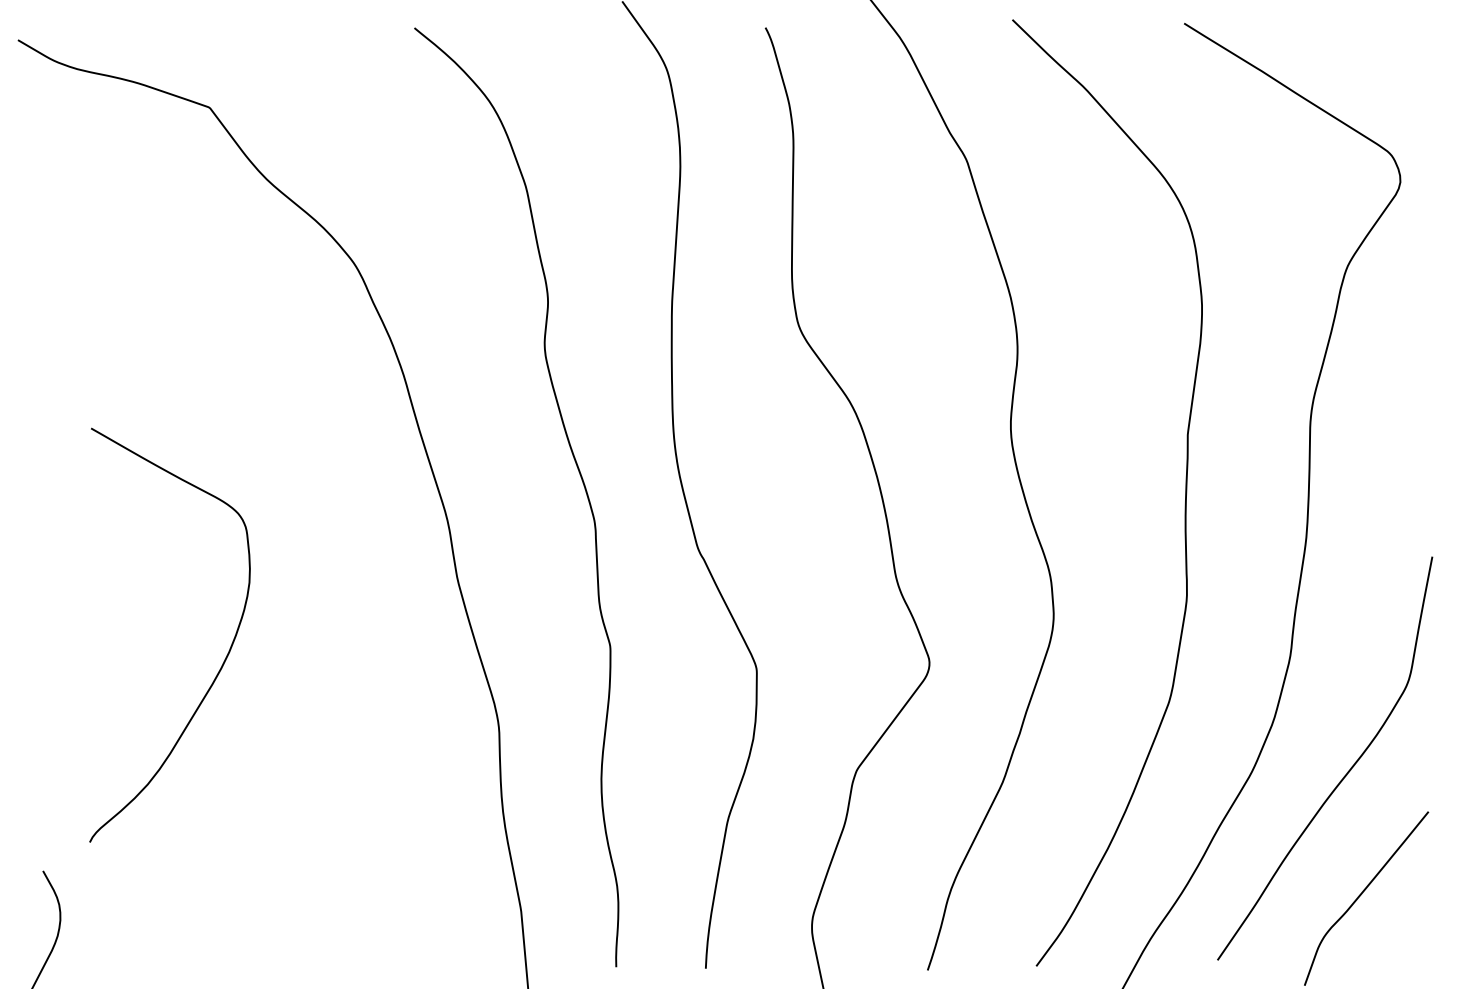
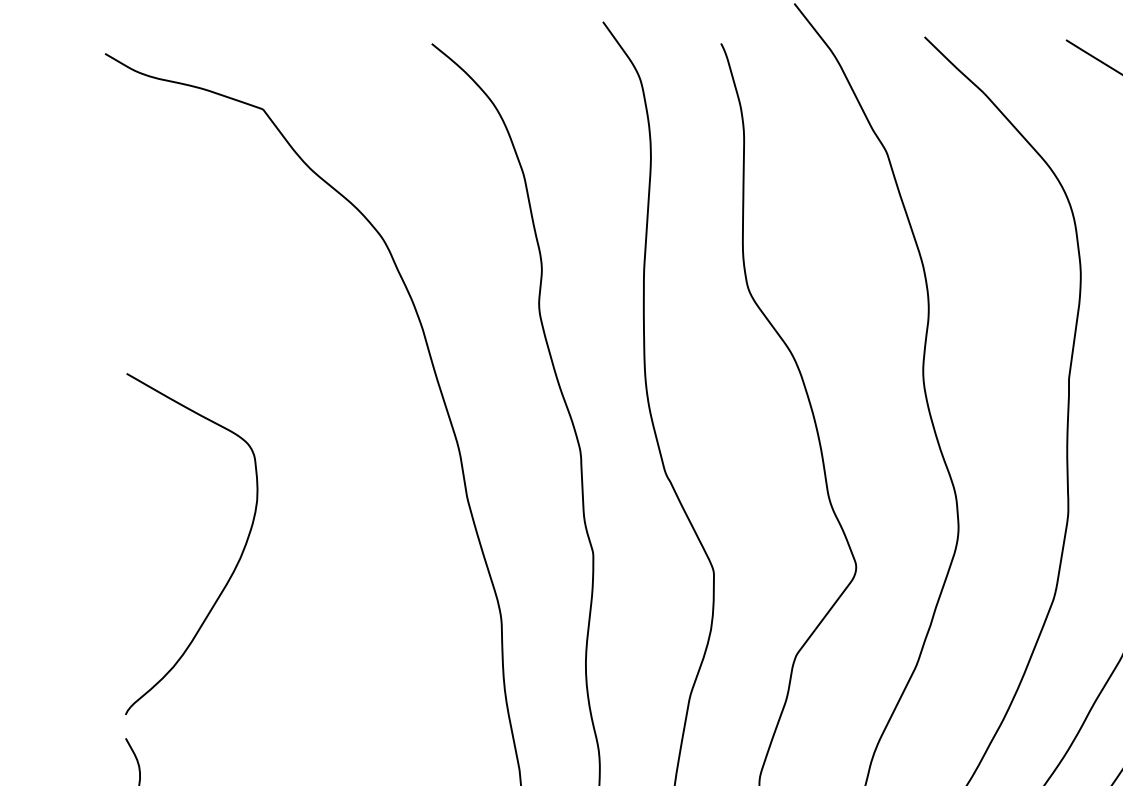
curve: (223, 661) -> (235, 565), moved

